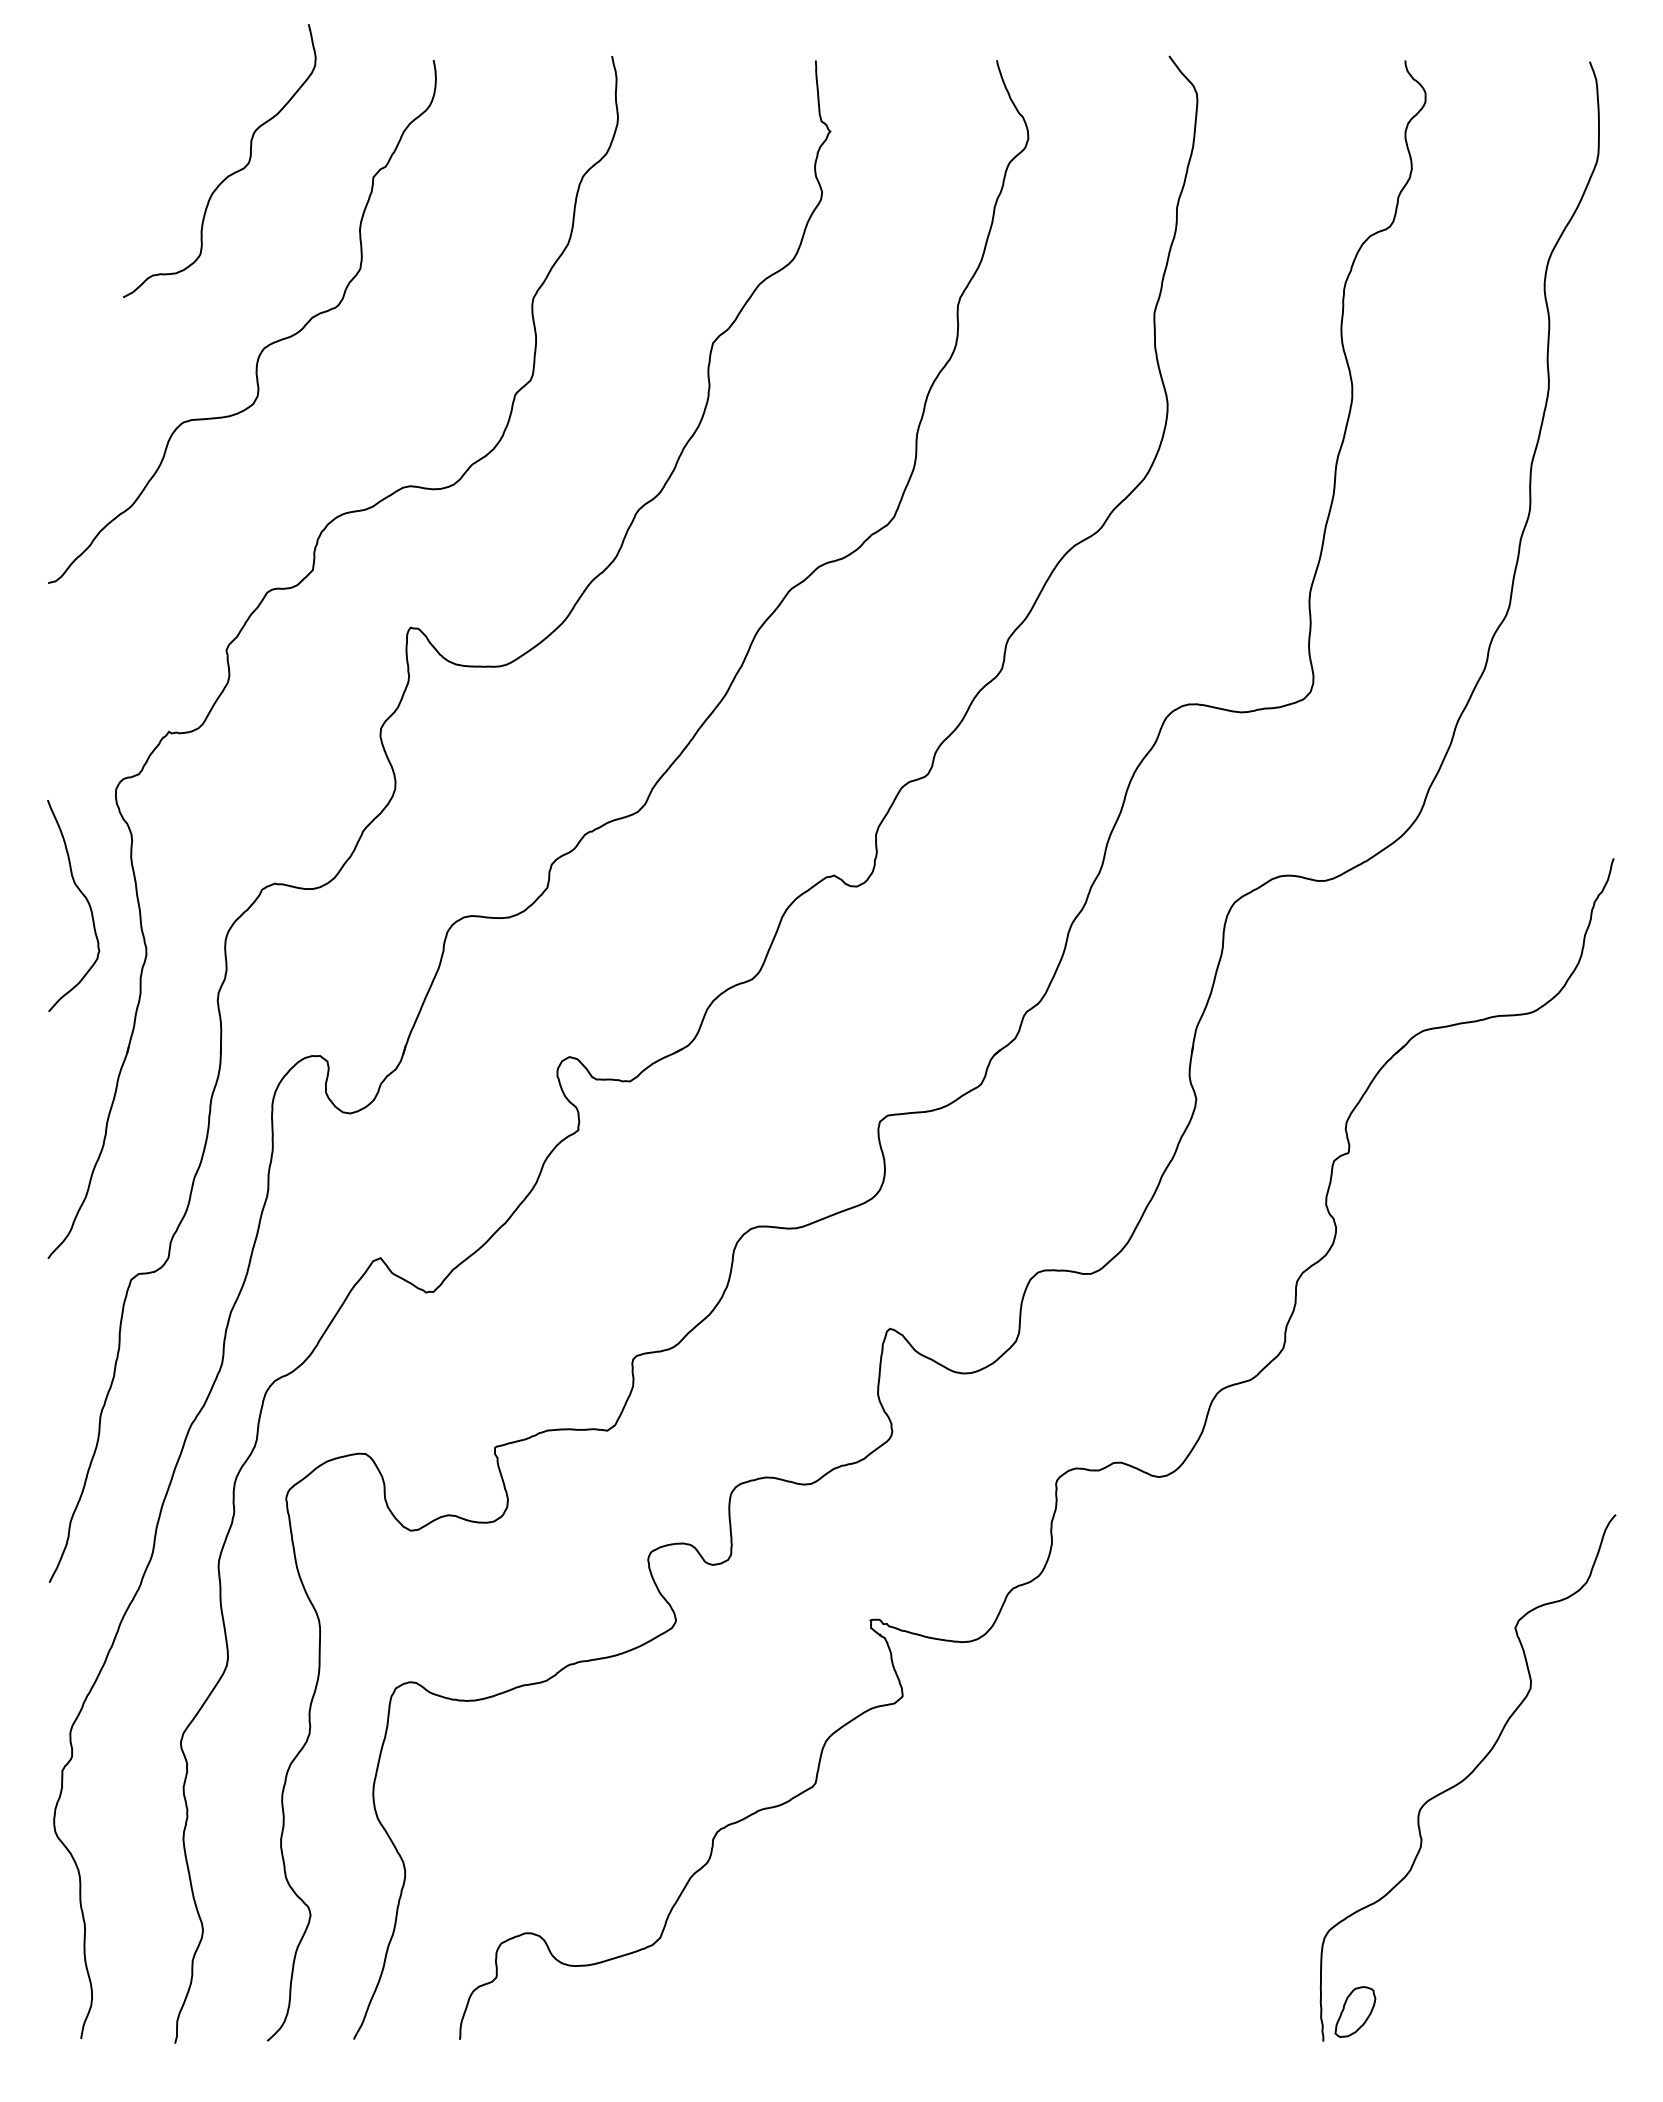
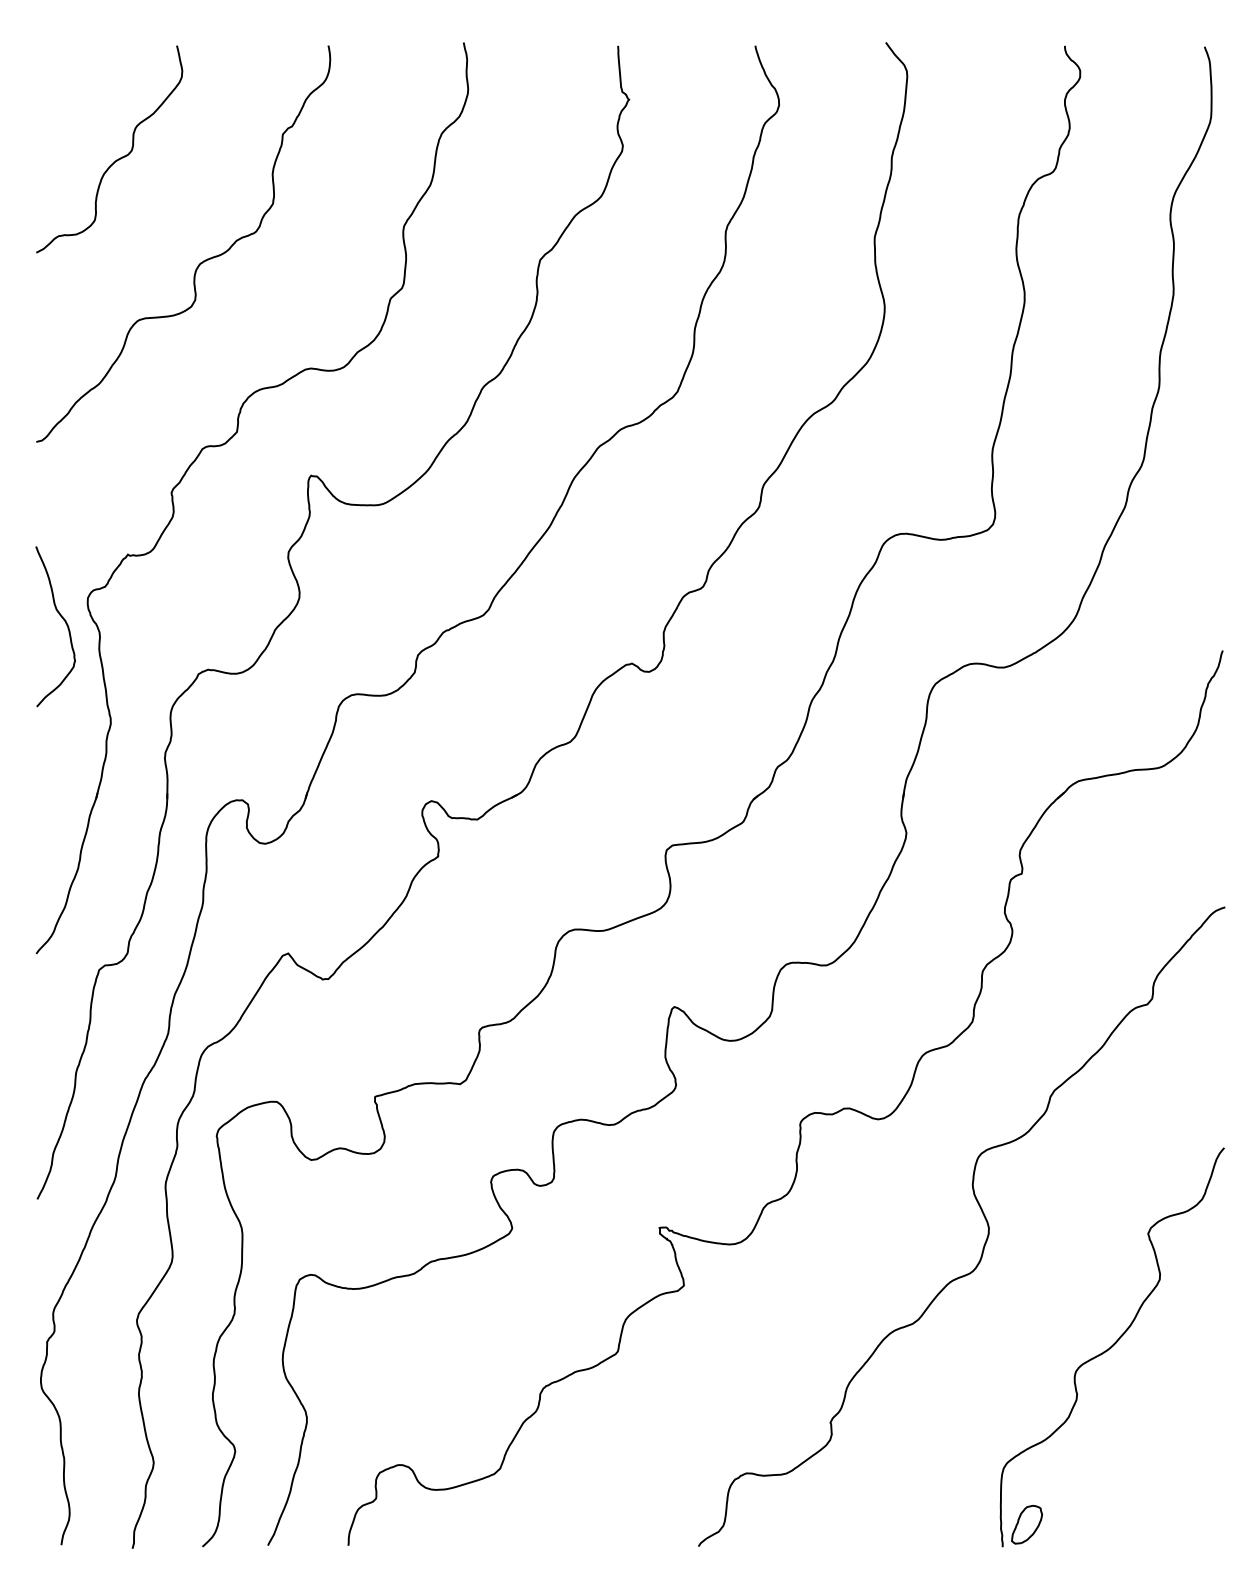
curve: (227, 175) -> (115, 160), moved
curve: (85, 899) -> (64, 621), moved
curve: (1297, 1603) -> (983, 1215), added

